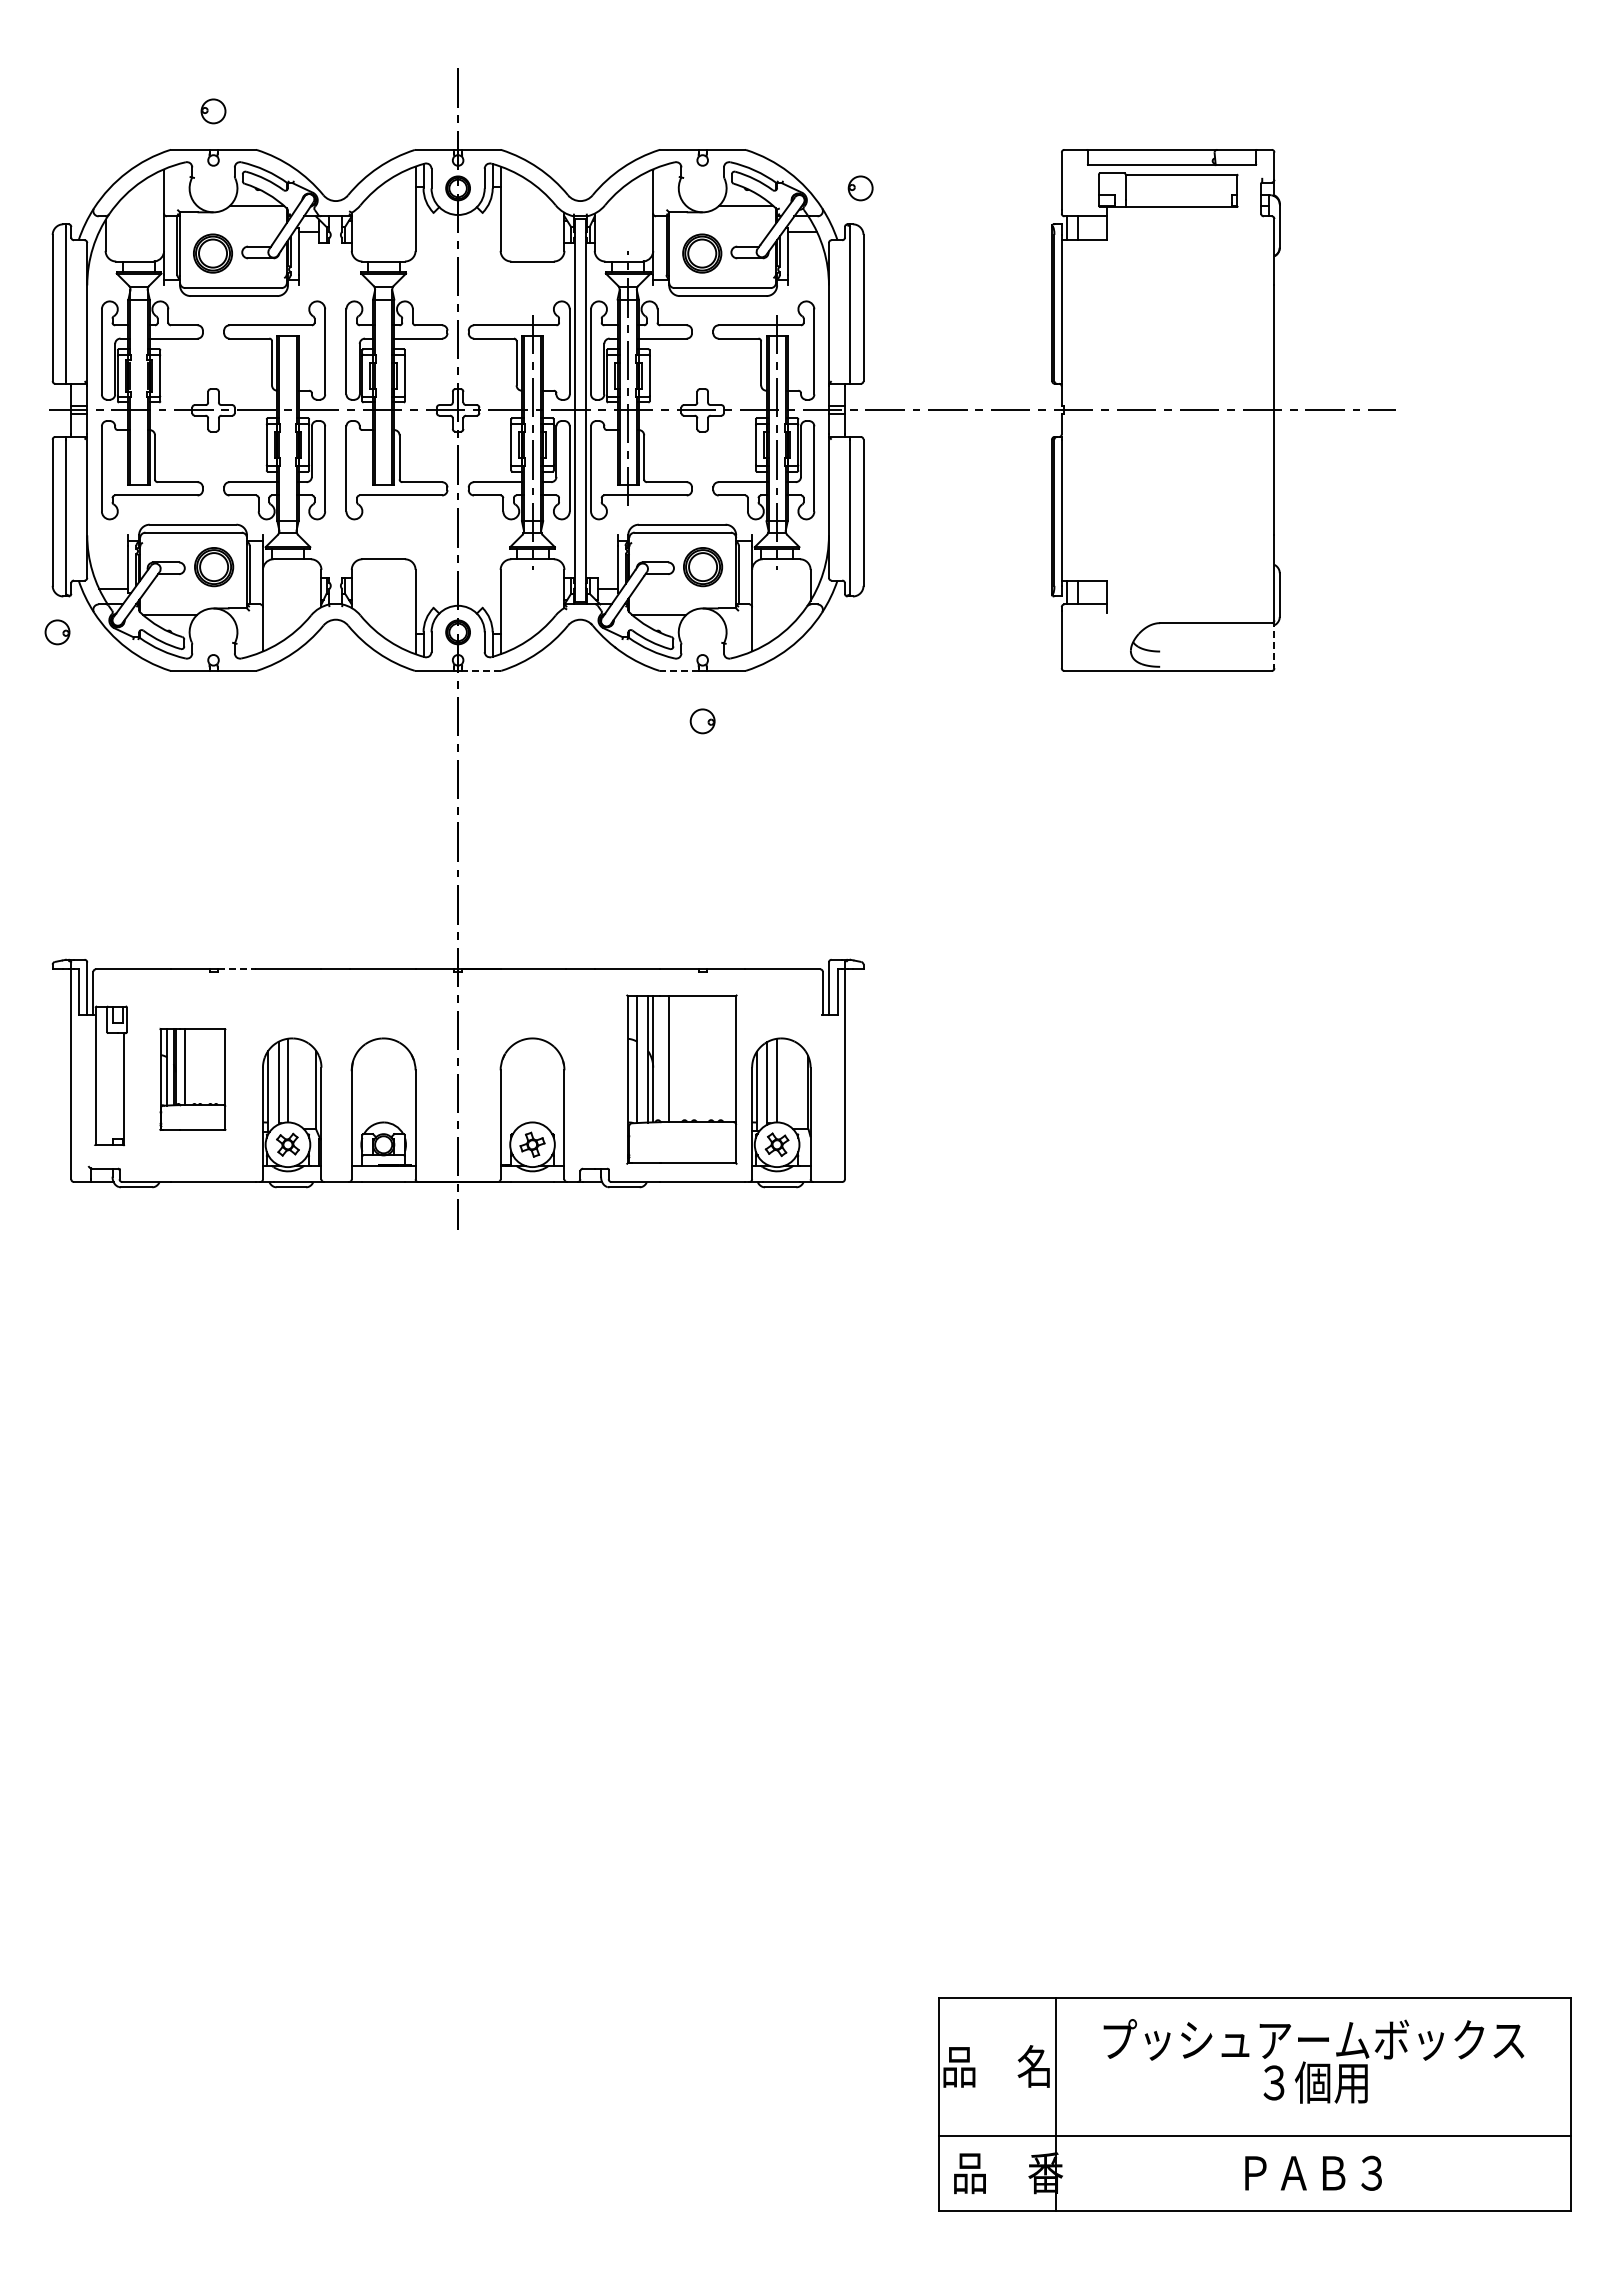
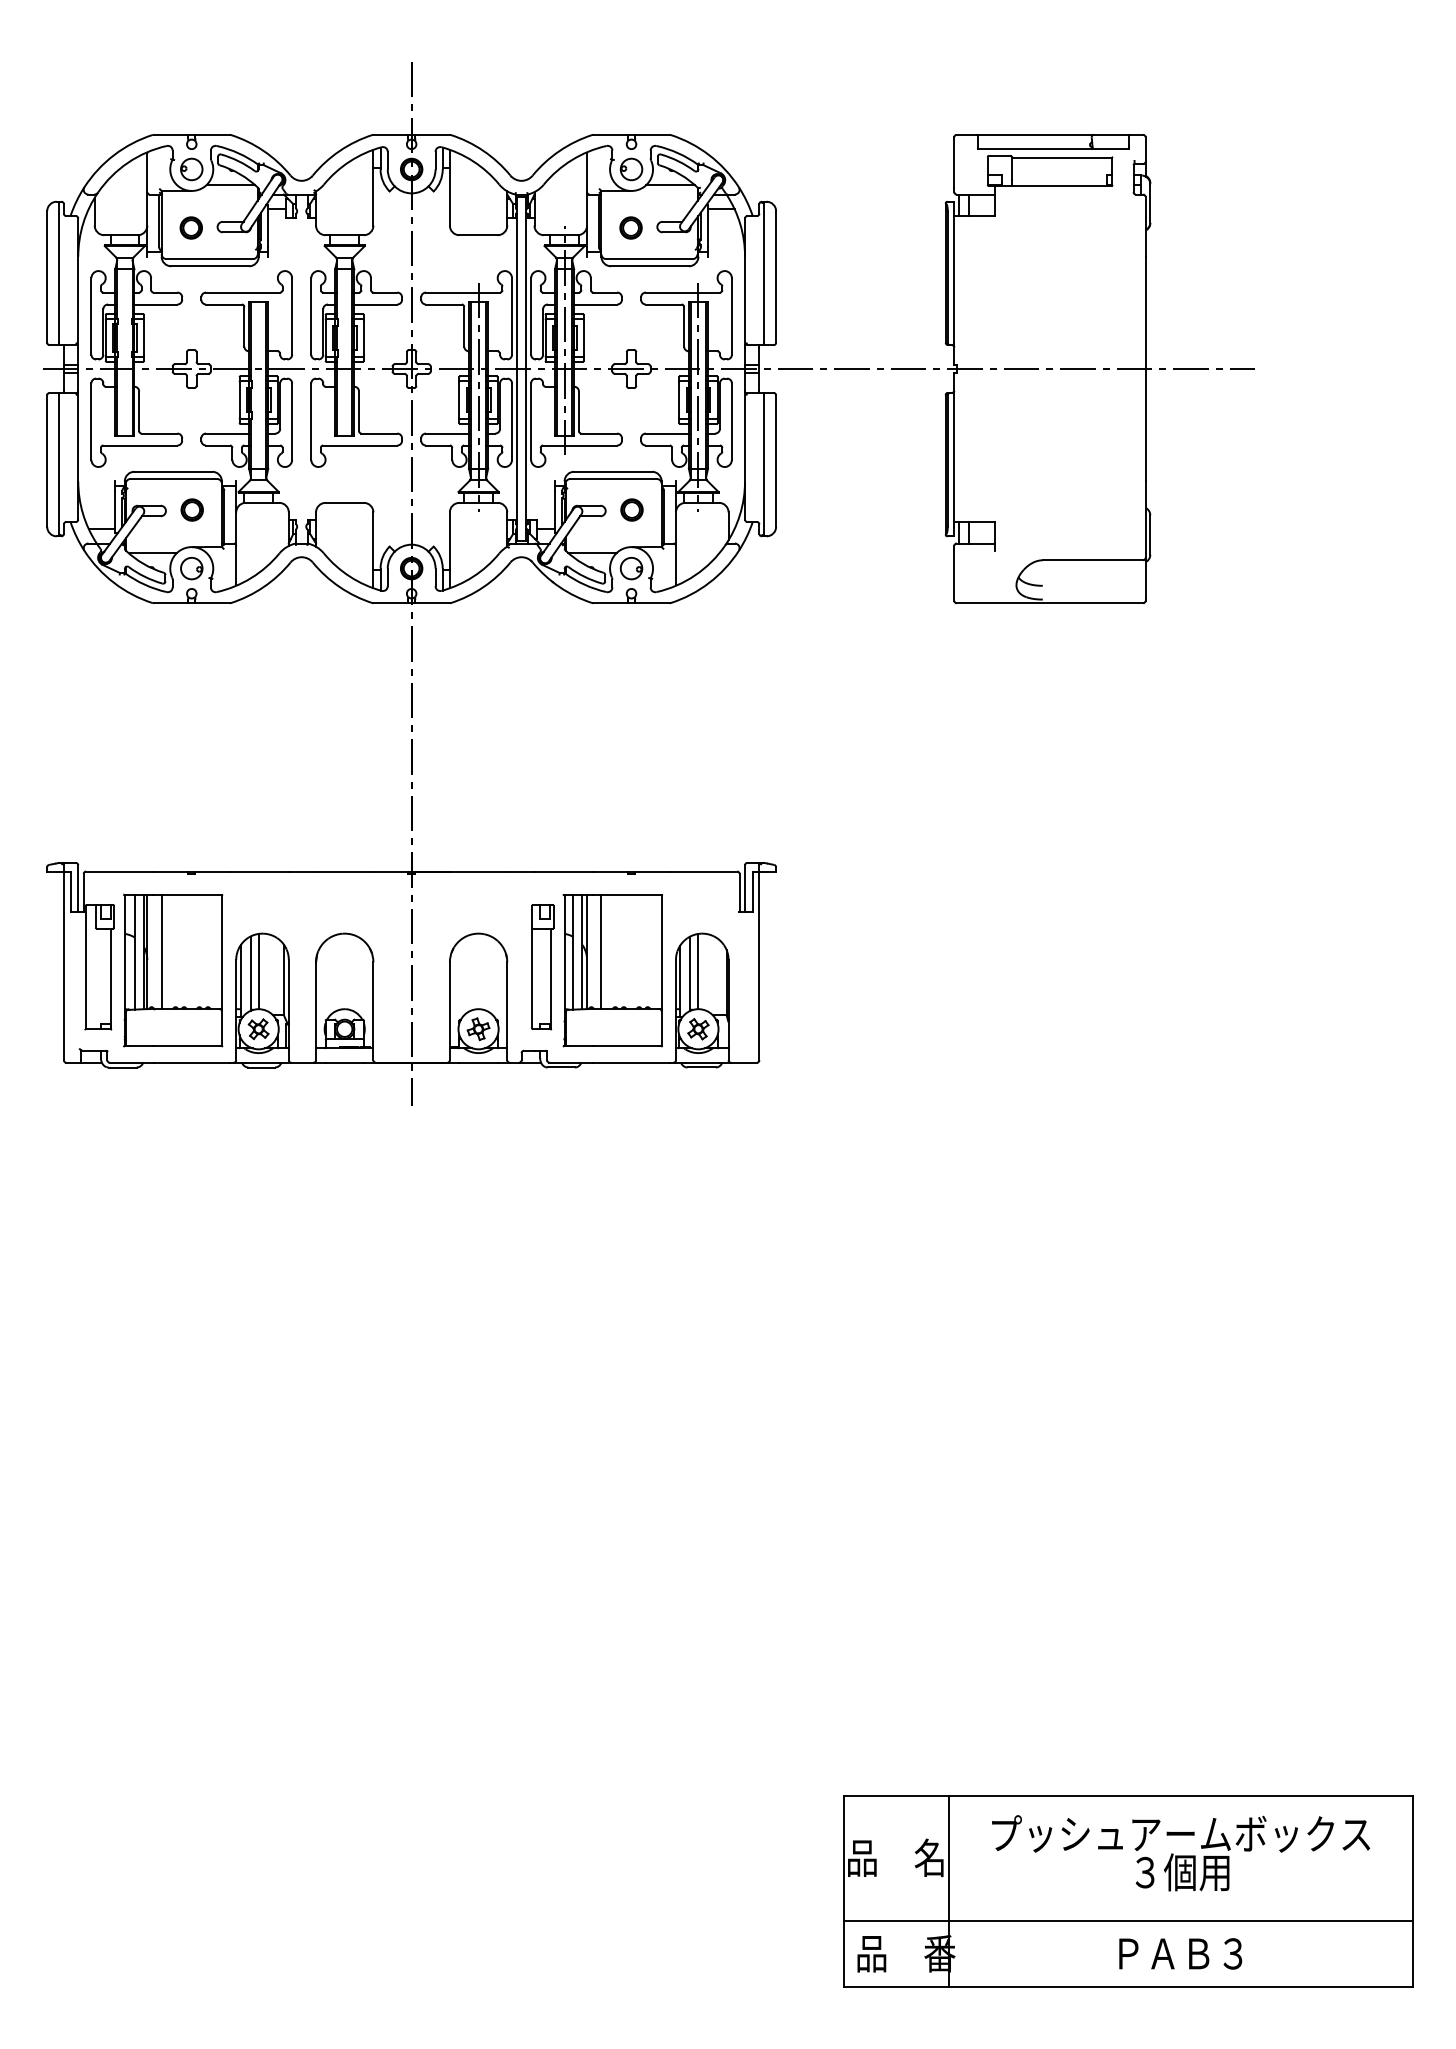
part: (213, 111) -> (191, 169), moved
part: (860, 188) -> (631, 169), moved
part: (212, 253) -> (190, 227), size x0.62
part: (701, 253) -> (630, 227), size x0.62
part: (213, 567) -> (191, 510), size x0.62
part: (703, 567) -> (632, 510), size x0.62
part: (57, 632) -> (191, 568), moved
line: (1274, 644) -> (1145, 579), dashed -> solid
line: (480, 670) -> (431, 602), dashed -> solid
line: (678, 670) -> (609, 602), dashed -> solid
part: (702, 721) -> (631, 568), moved
line: (237, 969) -> (213, 871), dashed -> solid
part: (603, 1075) -> (542, 966), added
part: (192, 1079) -> (172, 970), size x1.67

